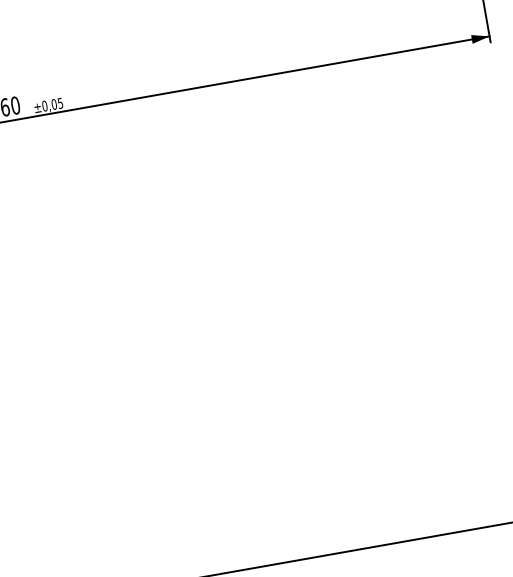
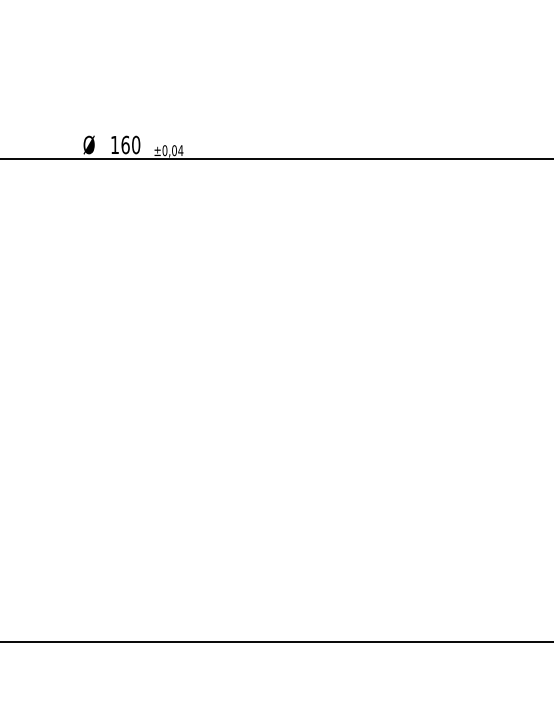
text: (60, 103) -> (180, 150), ±0,05 -> ±0,04

